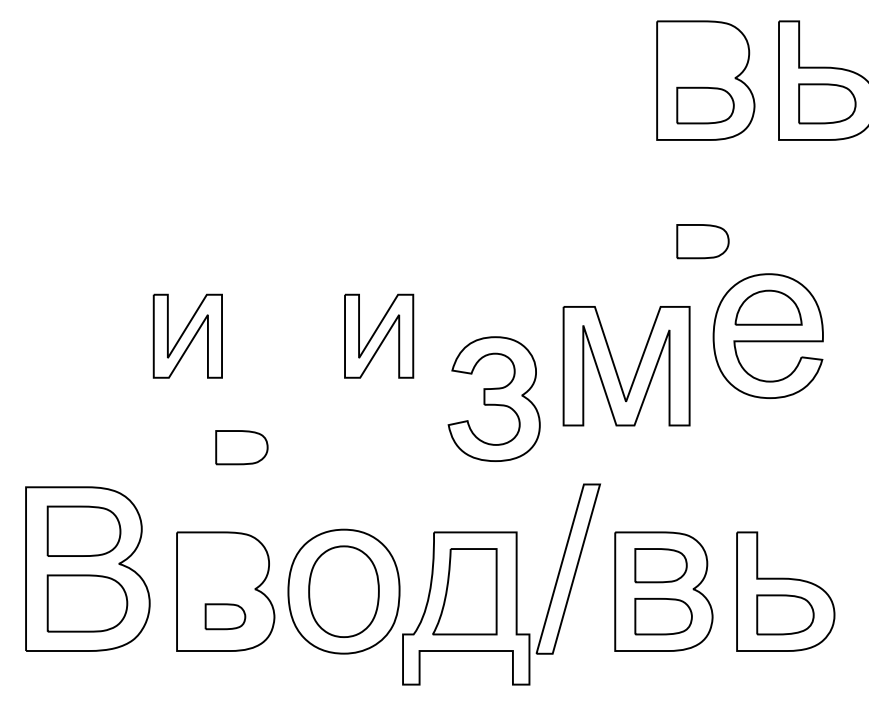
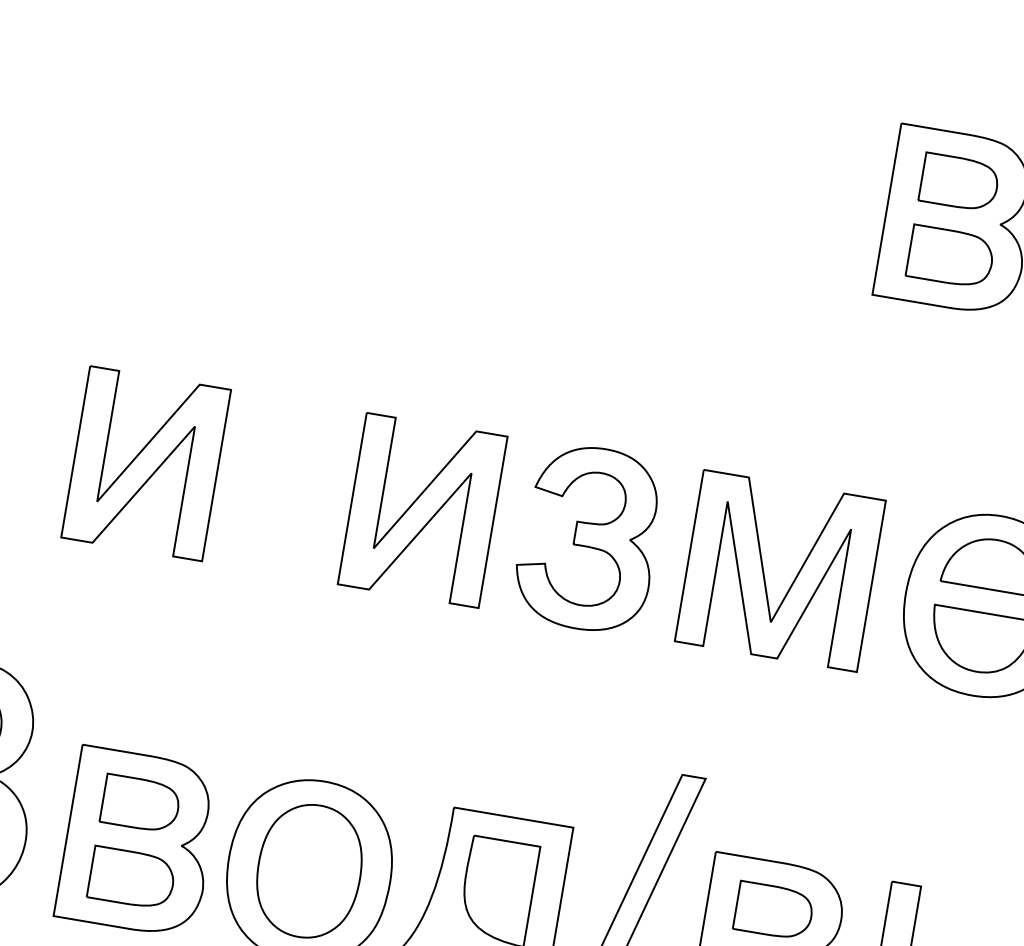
part: (702, 241) -> (958, 182), moved
part: (187, 336) -> (145, 464), size x1.43
part: (378, 336) -> (421, 510), size x1.43
part: (616, 368) -> (765, 571), moved
part: (493, 398) -> (588, 537), moved
part: (241, 447) -> (140, 803), moved
part: (225, 616) -> (132, 878), size x1.43

